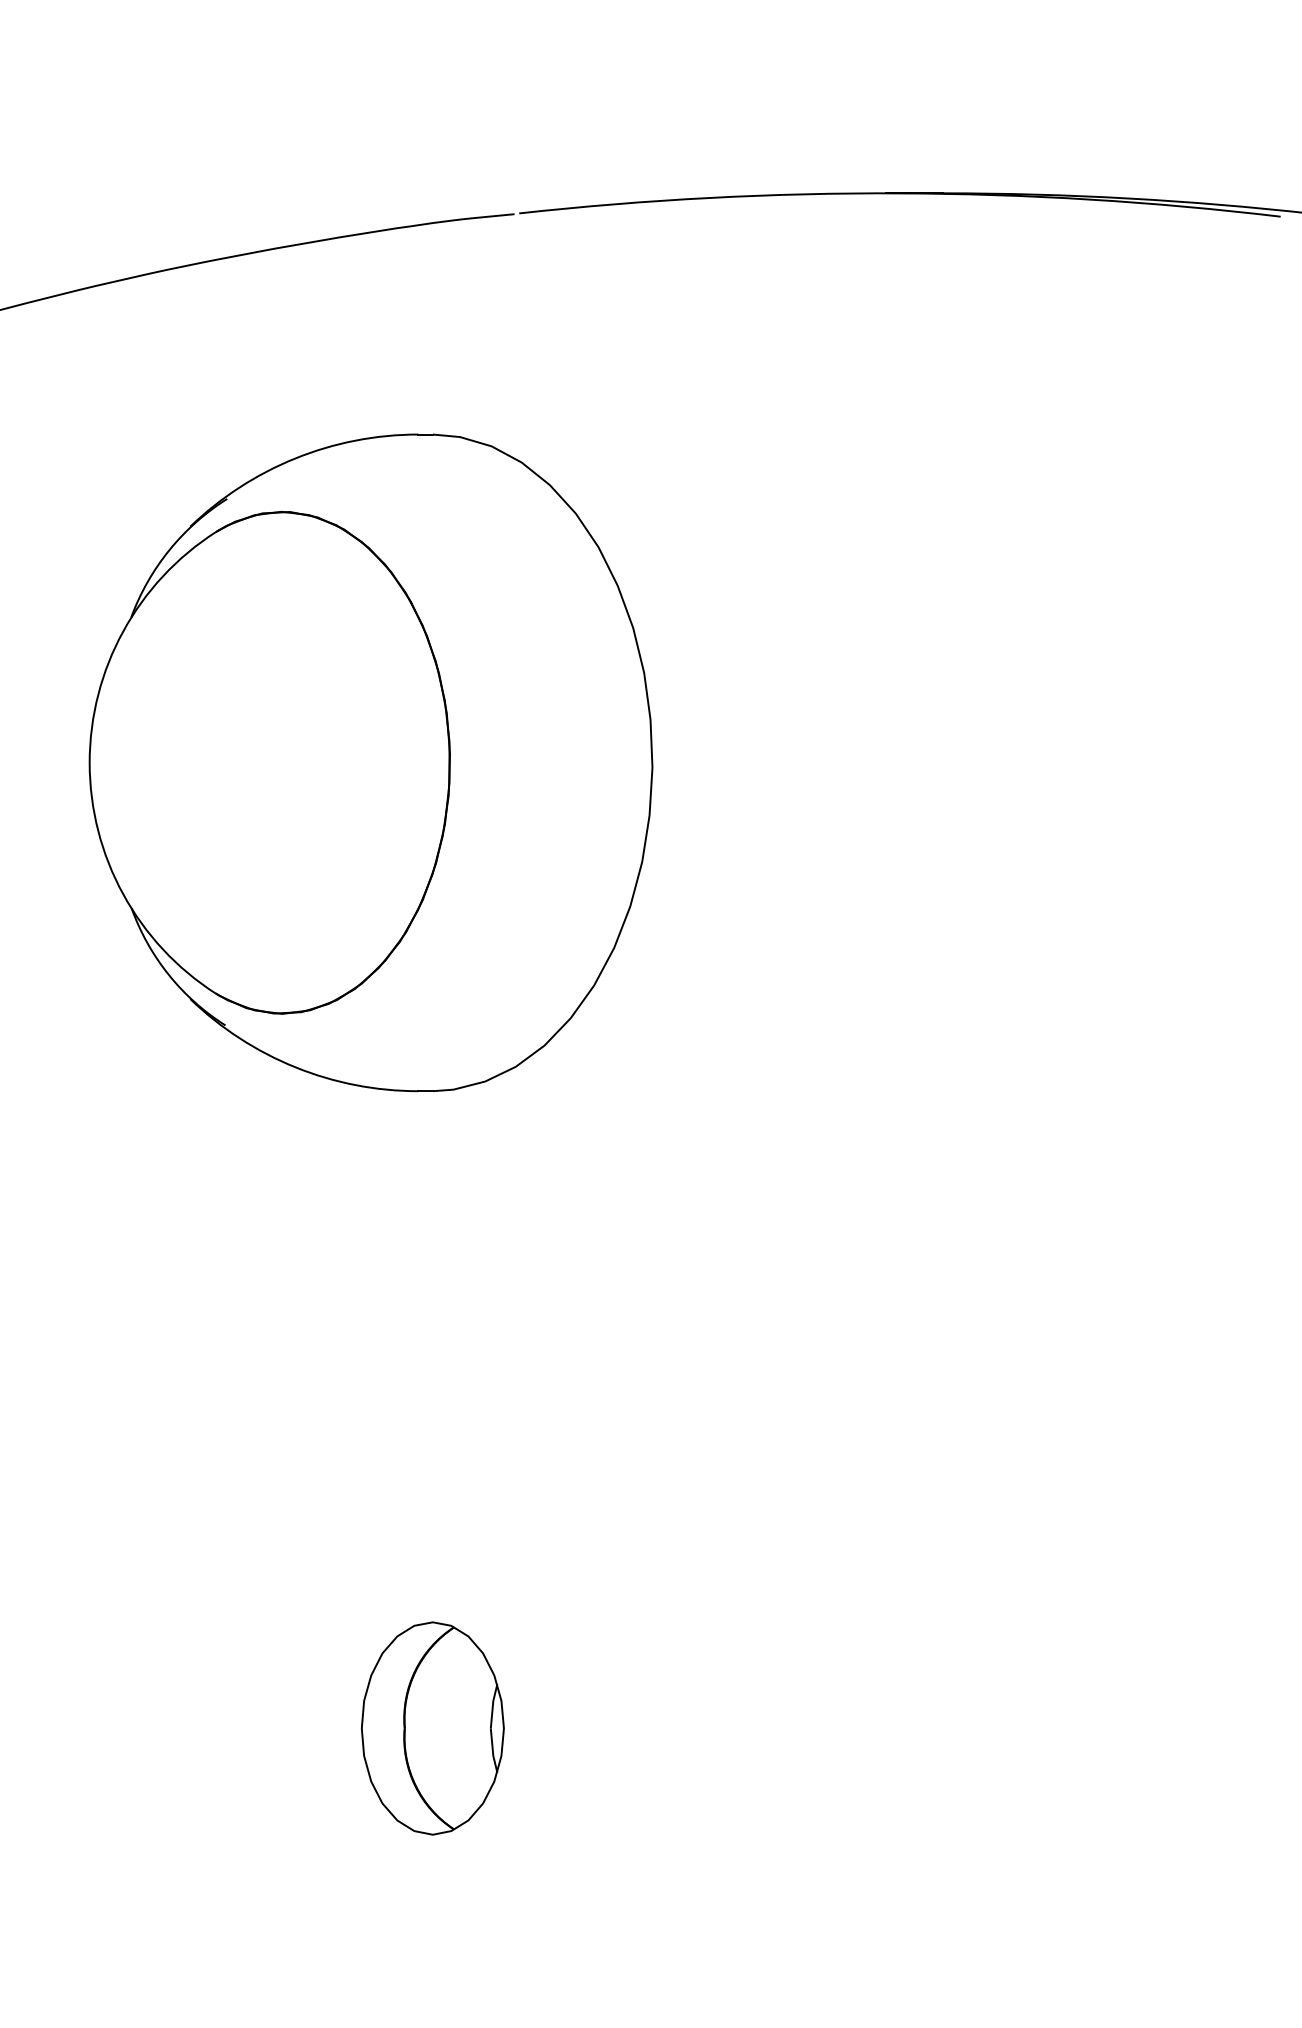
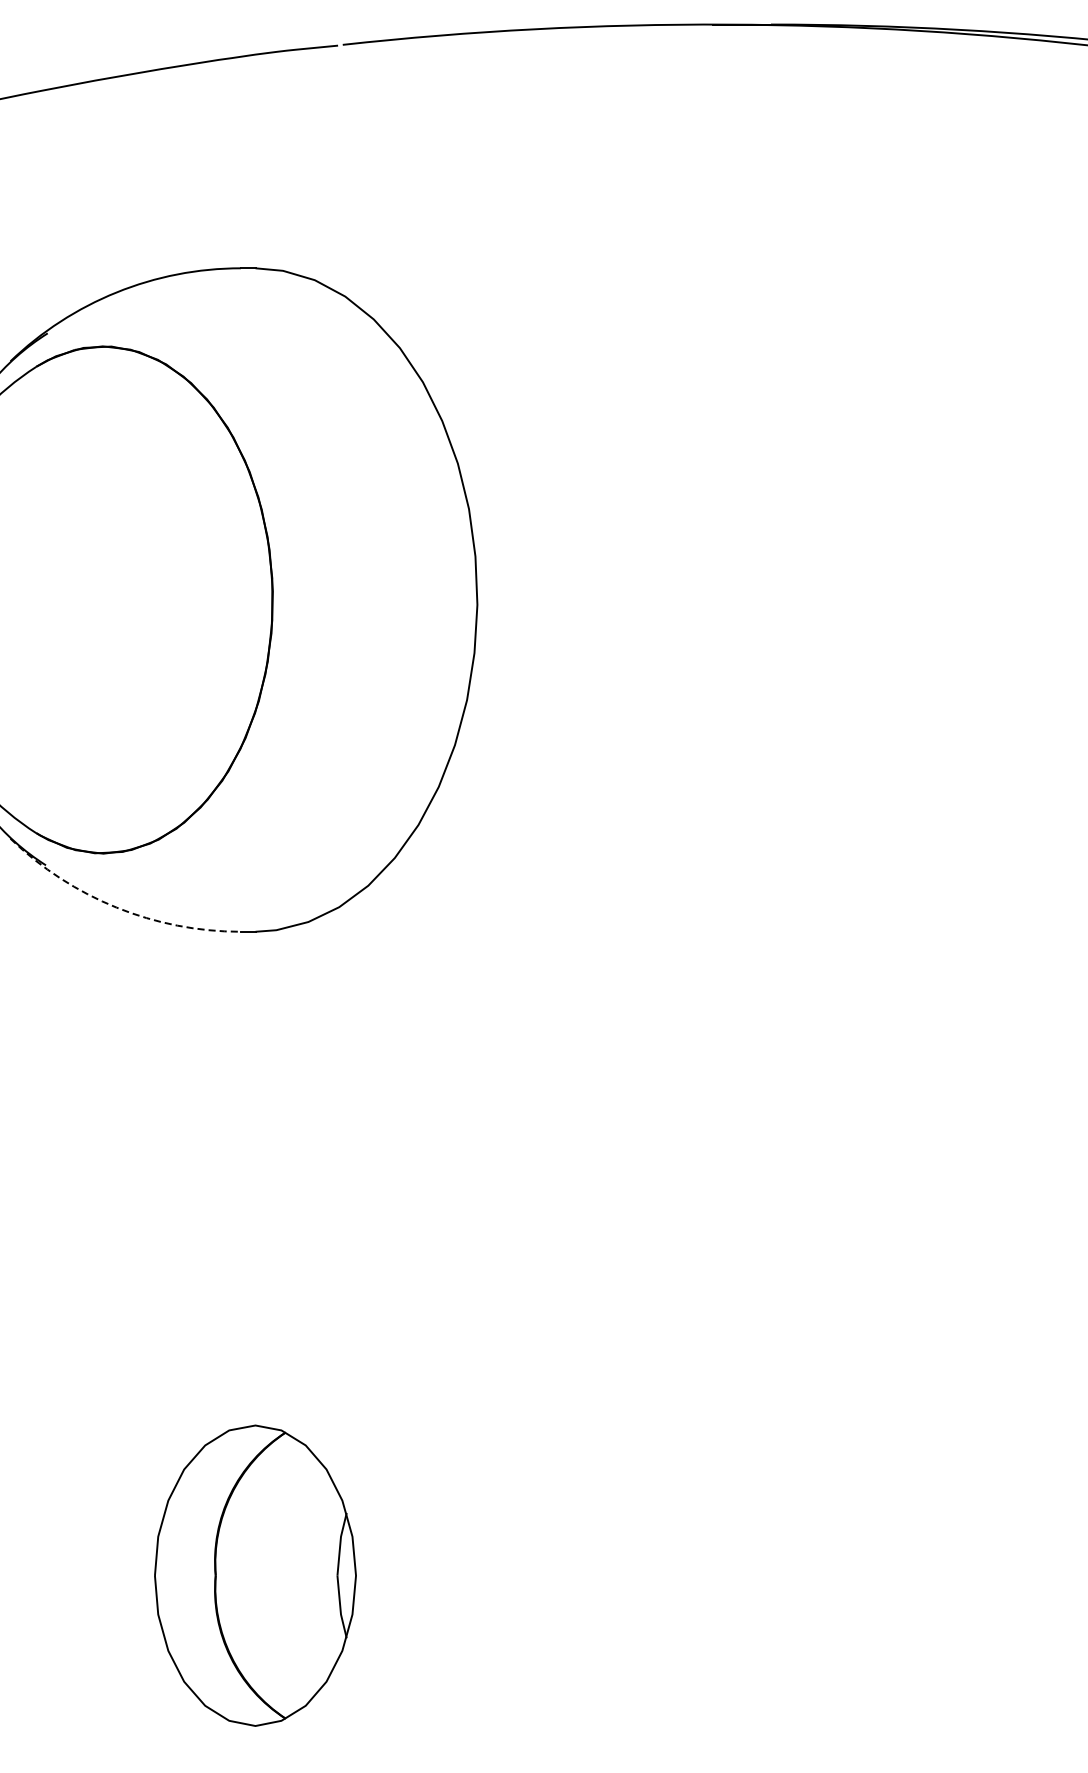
arc: (295, 1067) -> (116, 907), solid -> dashed
part: (432, 1728) -> (255, 1575), size x1.4

